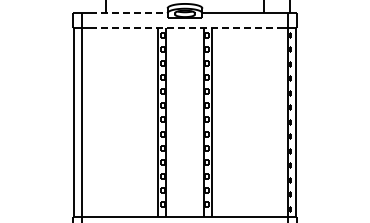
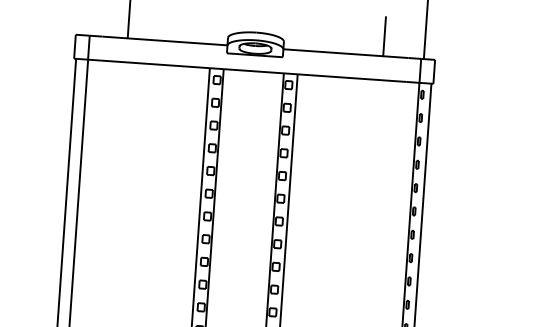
line: (128, 13) -> (164, 41), dashed -> solid
line: (185, 27) -> (254, 70), dashed -> solid

